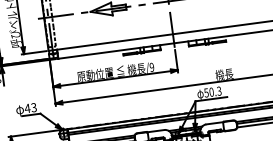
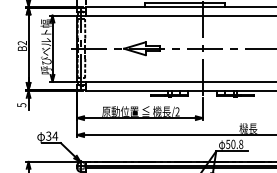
text: (152, 67) -> (177, 112), /9 -> /2
text: (219, 91) -> (241, 144), 50.3 -> 50.8
text: (31, 107) -> (52, 135), 43 -> 34

